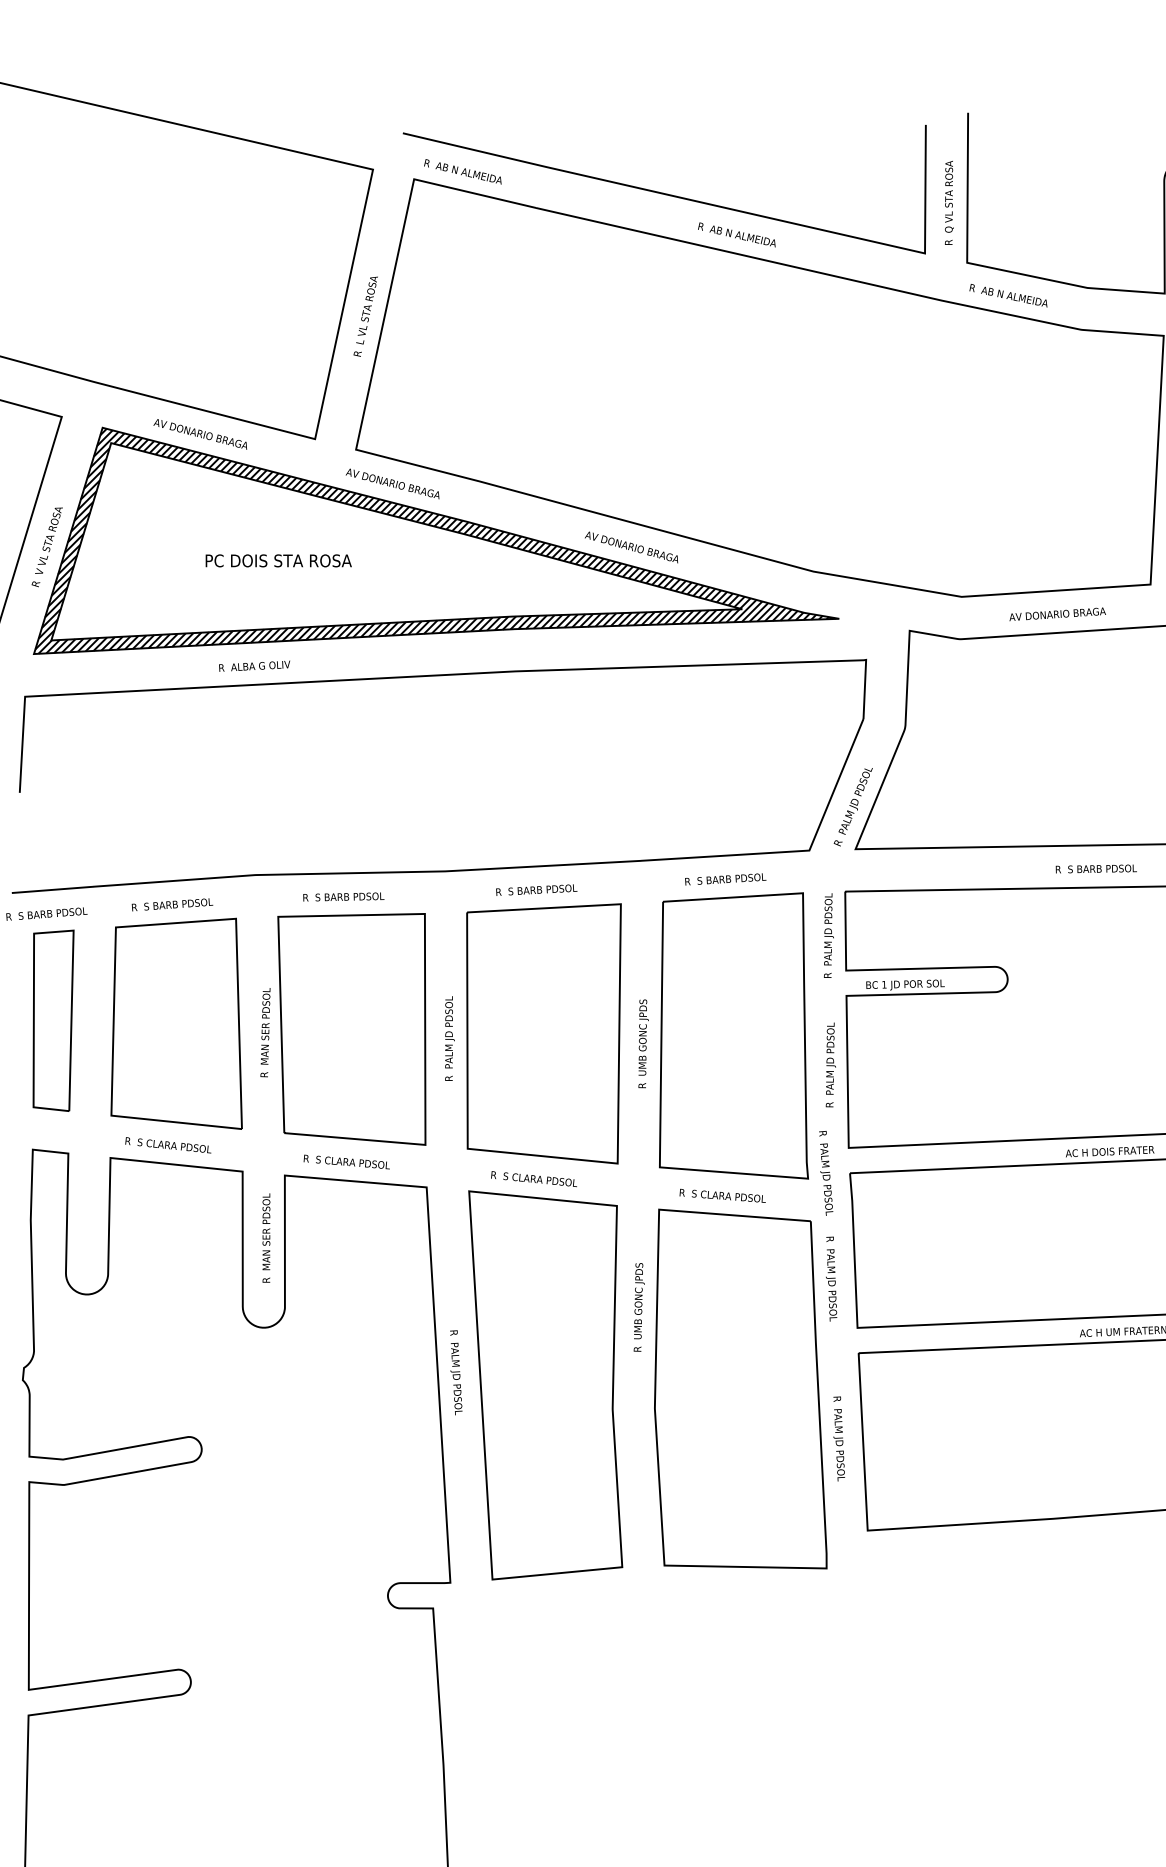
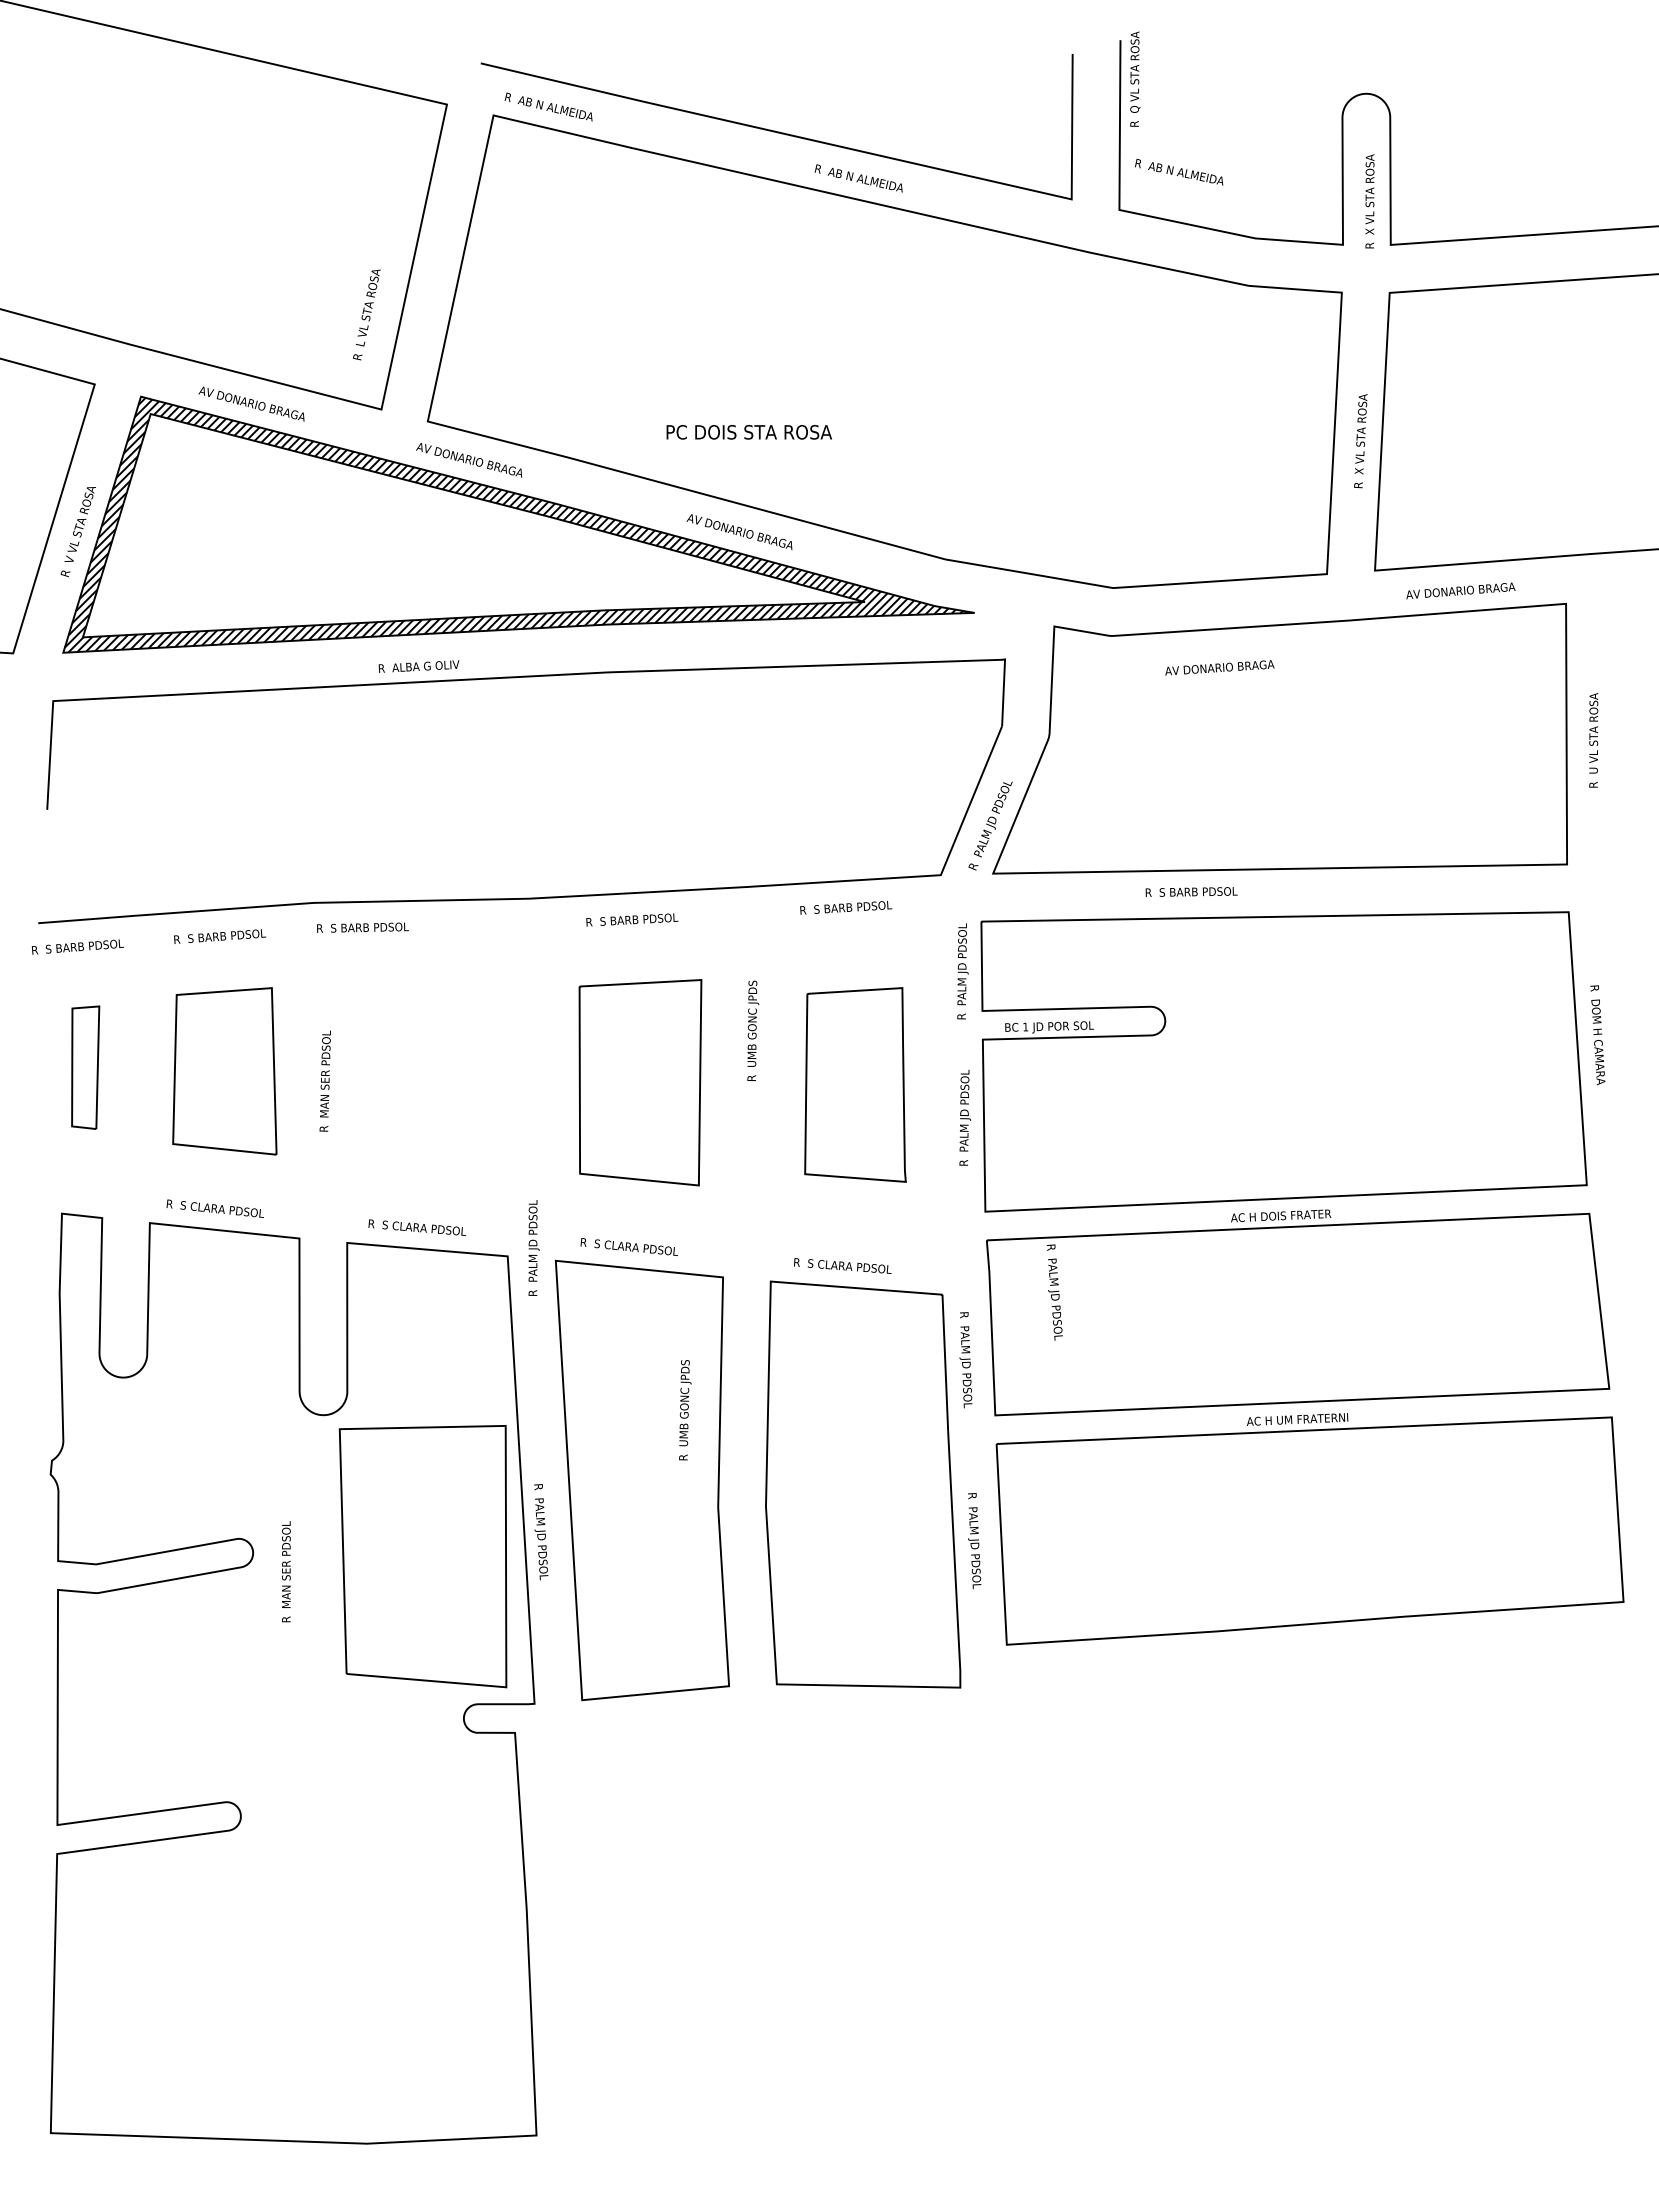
text: (949, 202) -> (1135, 78), moved
text: (1008, 295) -> (1179, 172), moved
text: (365, 316) -> (366, 314), moved
text: (278, 561) -> (748, 432), moved
text: (1057, 614) -> (1219, 667), moved
text: (254, 666) -> (418, 666), moved
text: (1096, 868) -> (1191, 891), moved
text: (343, 896) -> (362, 927), moved
part: (53, 1020) -> (85, 1067), size x0.6
part: (176, 1024) -> (224, 1071), size x0.7
part: (351, 1029) -> (422, 1556), moved
part: (544, 1033) -> (640, 1082), size x0.7
part: (733, 1035) -> (855, 1084), size x0.6
text: (449, 1038) -> (533, 1247), moved
text: (643, 1043) -> (753, 1030), moved
text: (825, 1173) -> (1054, 1292), moved
text: (266, 1237) -> (286, 1571), moved
text: (639, 1307) -> (685, 1410), moved
text: (456, 1373) -> (541, 1532), moved

